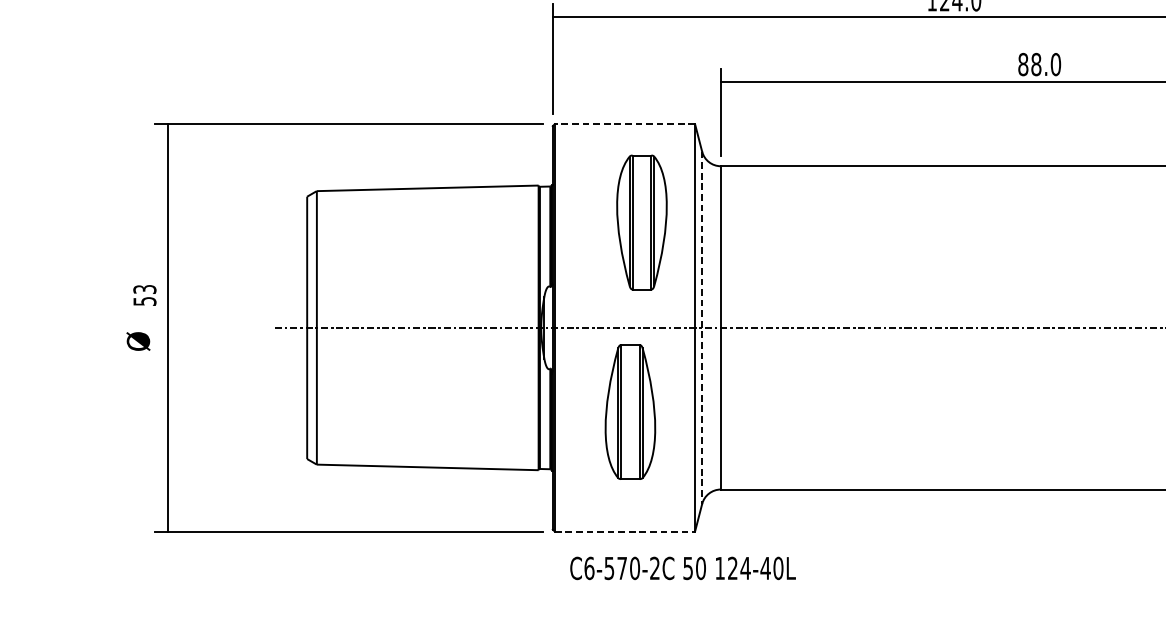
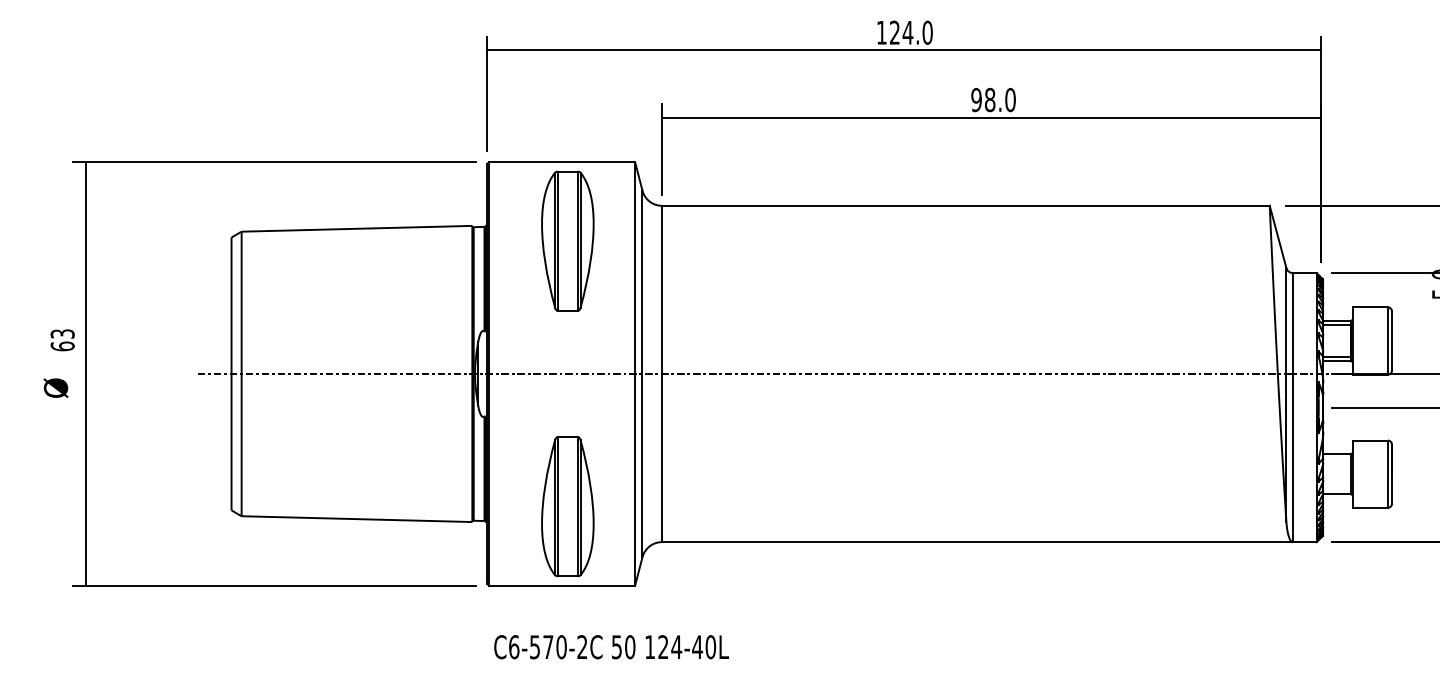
text: (1023, 65) -> (976, 100), 88.0 -> 98.0
line: (625, 124) -> (562, 162), dashed -> solid
part: (641, 221) -> (567, 240), moved
text: (144, 301) -> (62, 346), 53 -> 63
line: (702, 328) -> (642, 374), dashed -> solid
part: (630, 412) -> (567, 506), moved
line: (625, 531) -> (562, 585), dashed -> solid
text: (682, 568) -> (611, 647), moved

